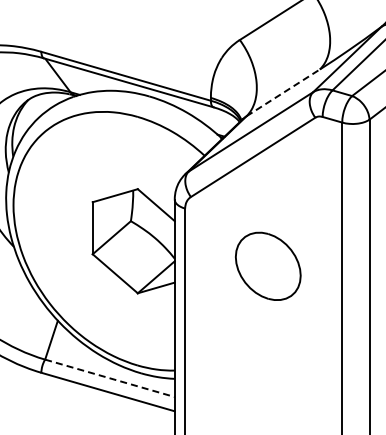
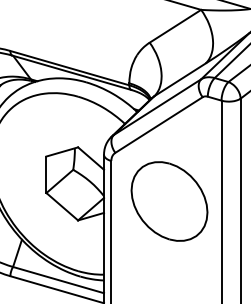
line: (283, 92) -> (180, 79), dashed -> solid
part: (268, 266) -> (169, 201), size x1.67
line: (110, 378) -> (58, 280), dashed -> solid

